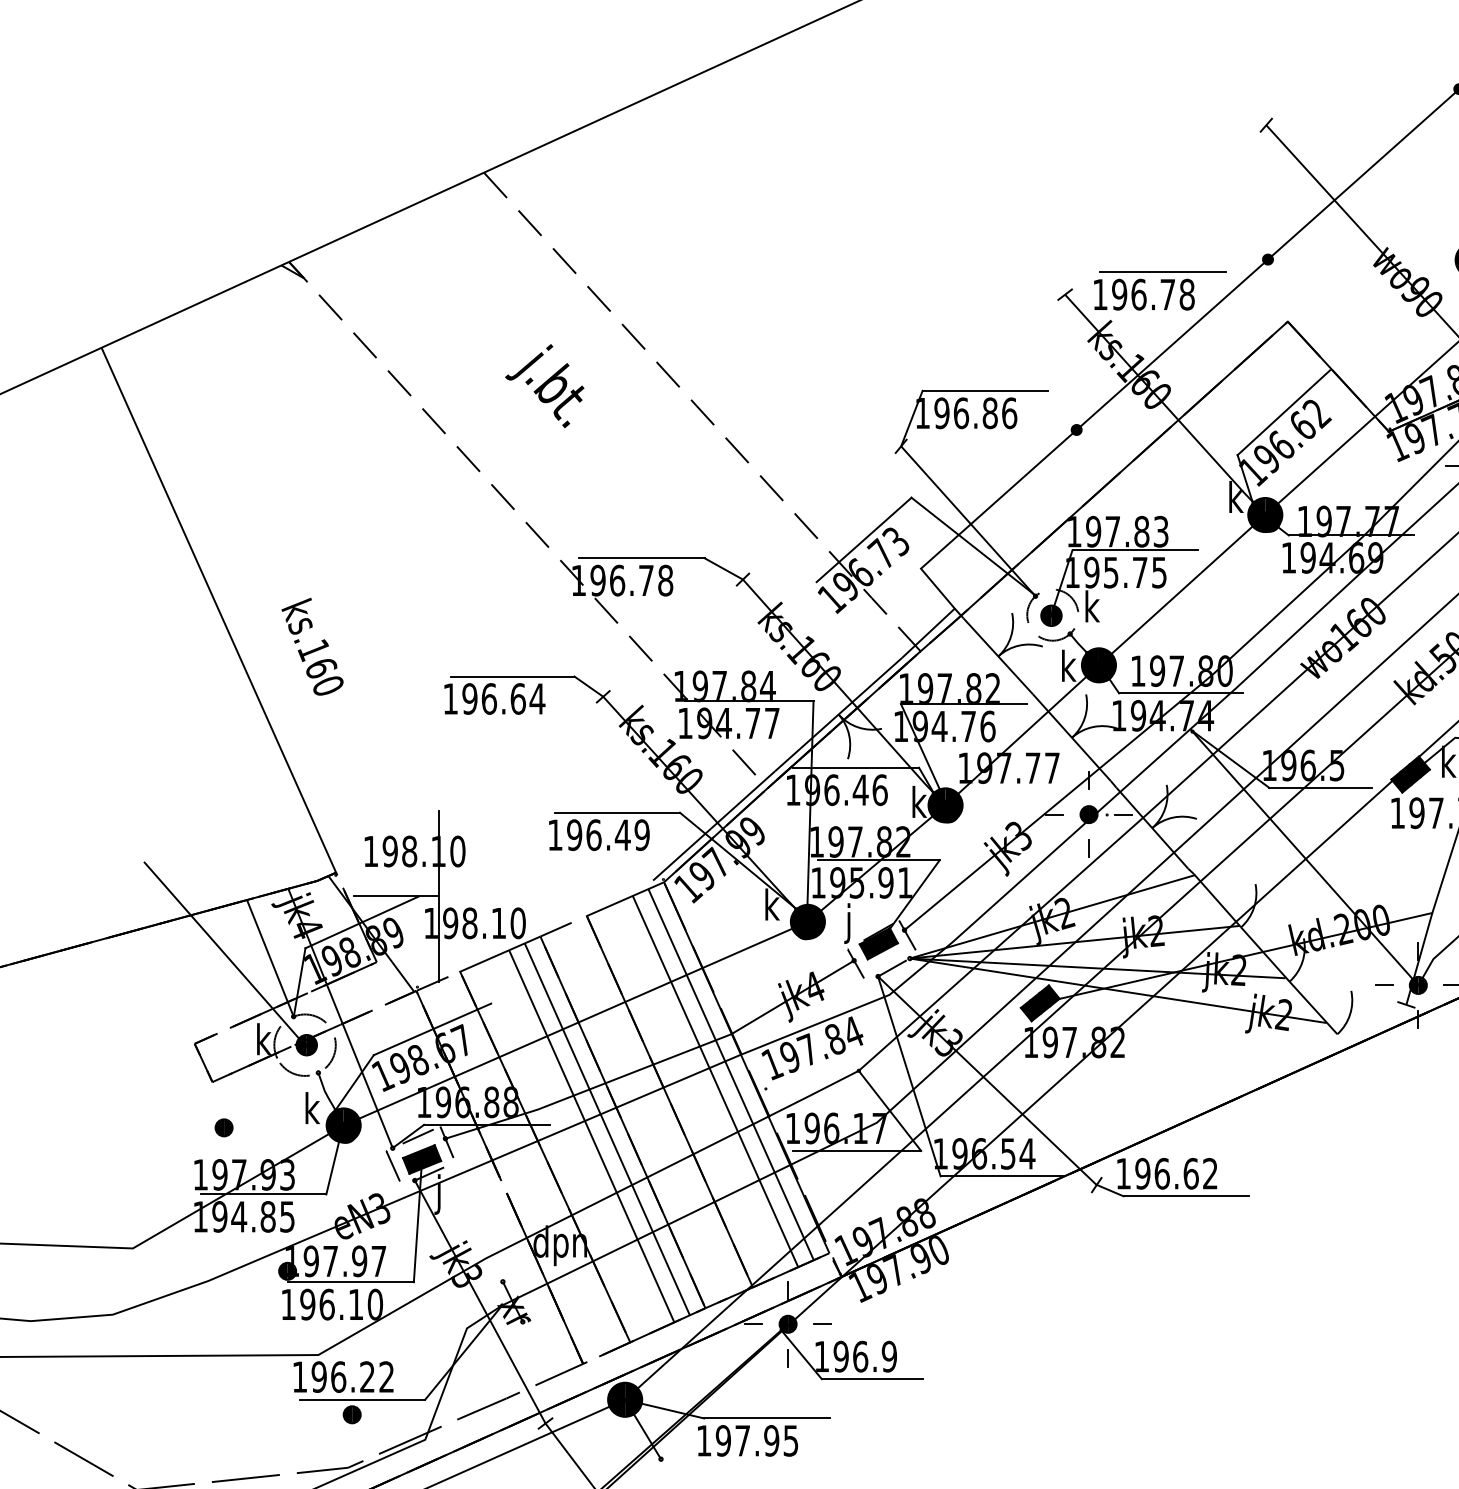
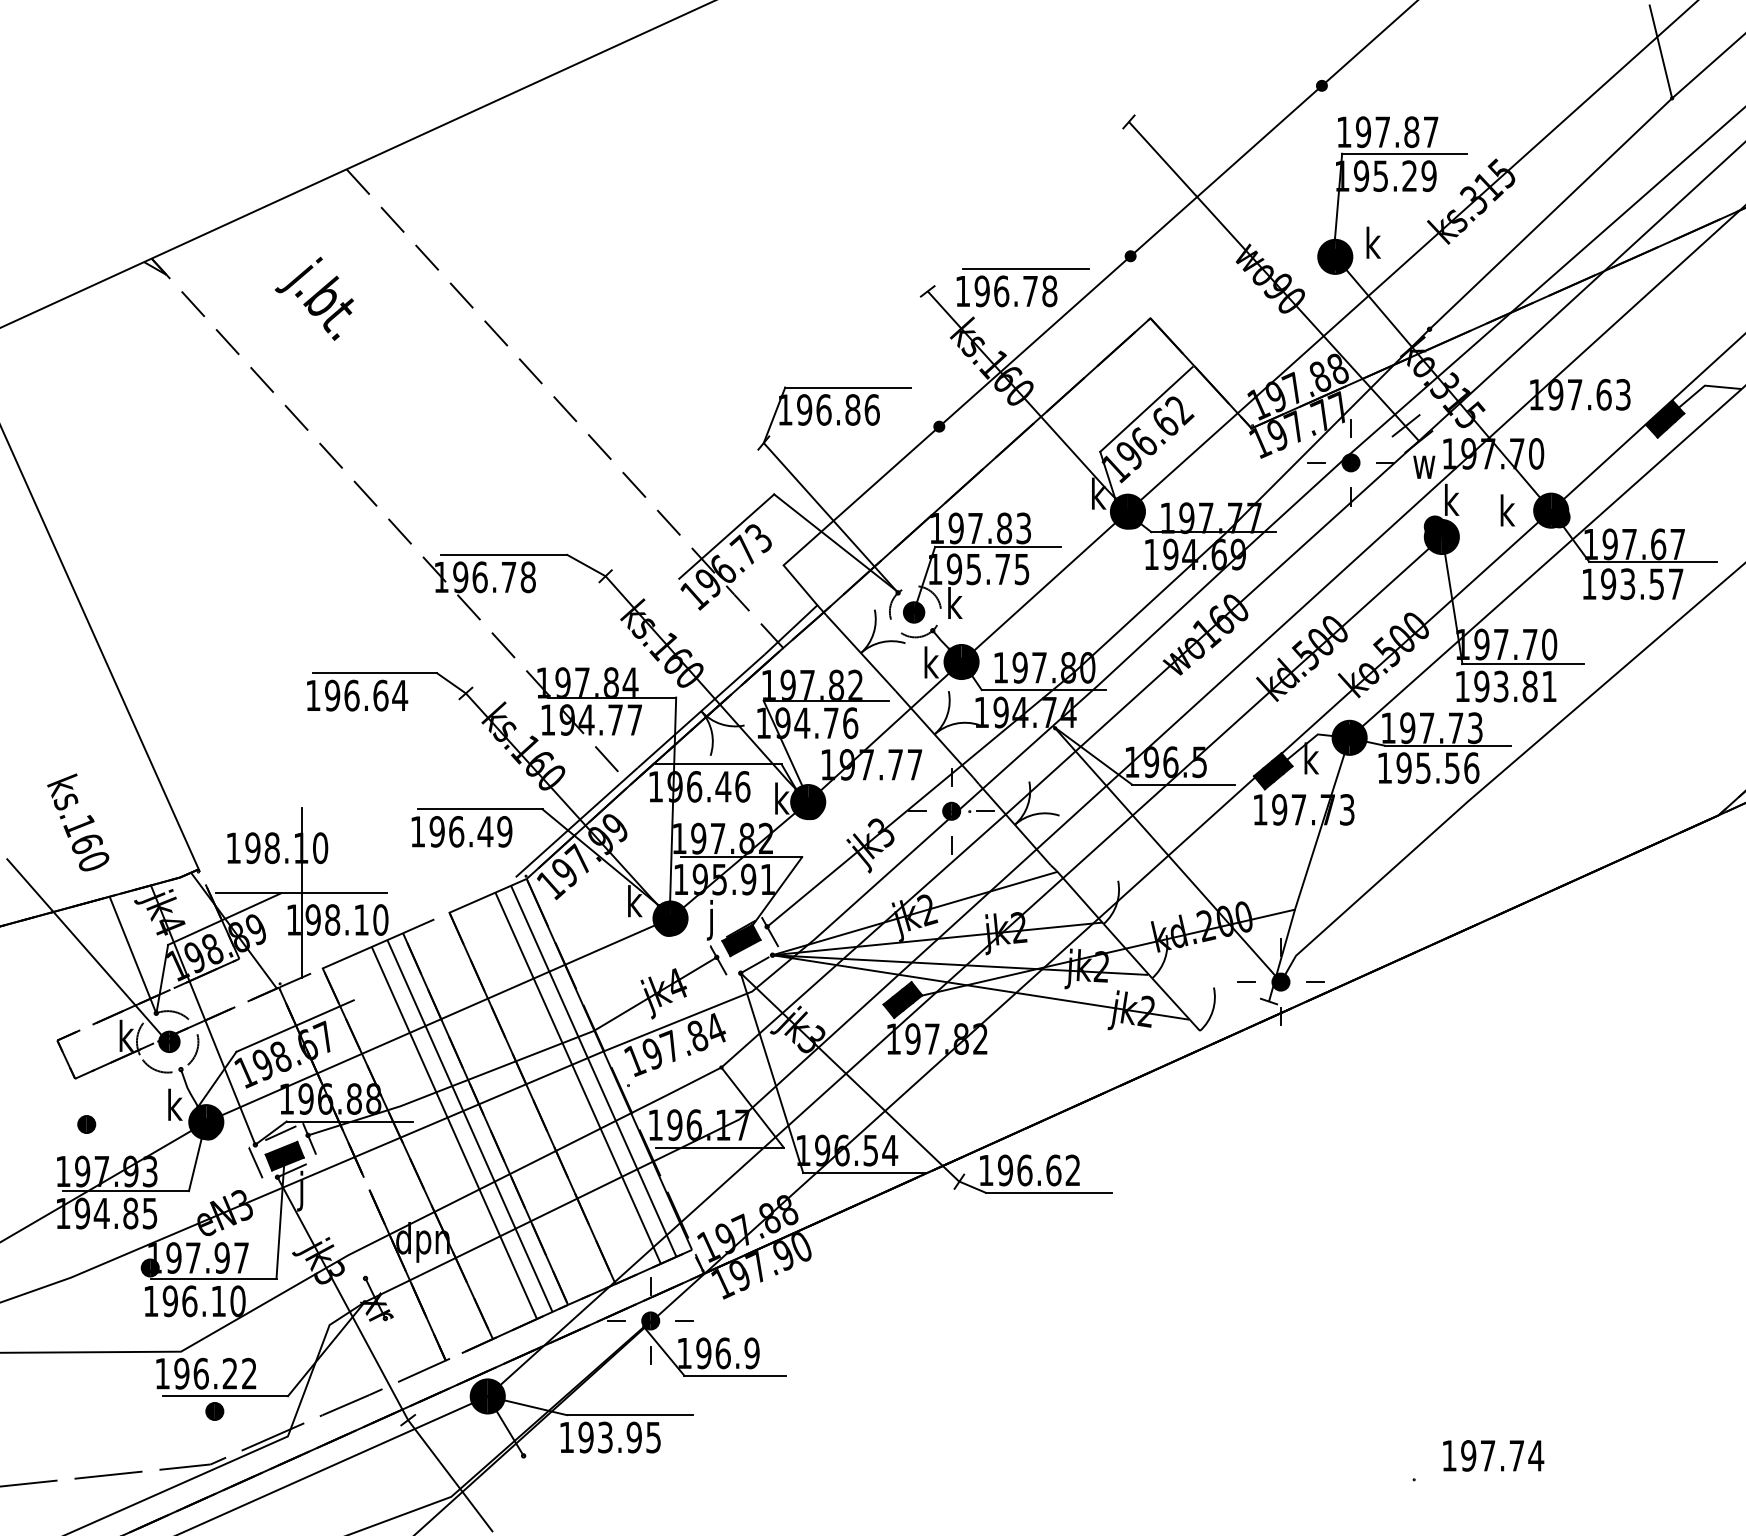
text: (543, 385) -> (313, 298), moved
text: (312, 646) -> (78, 822), moved
line: (481, 895) -> (344, 892), added
text: (742, 1440) -> (605, 1437), 197.95 -> 193.95

